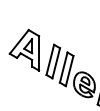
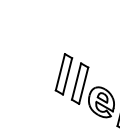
part: (23, 50) -> (28, 60), removed

